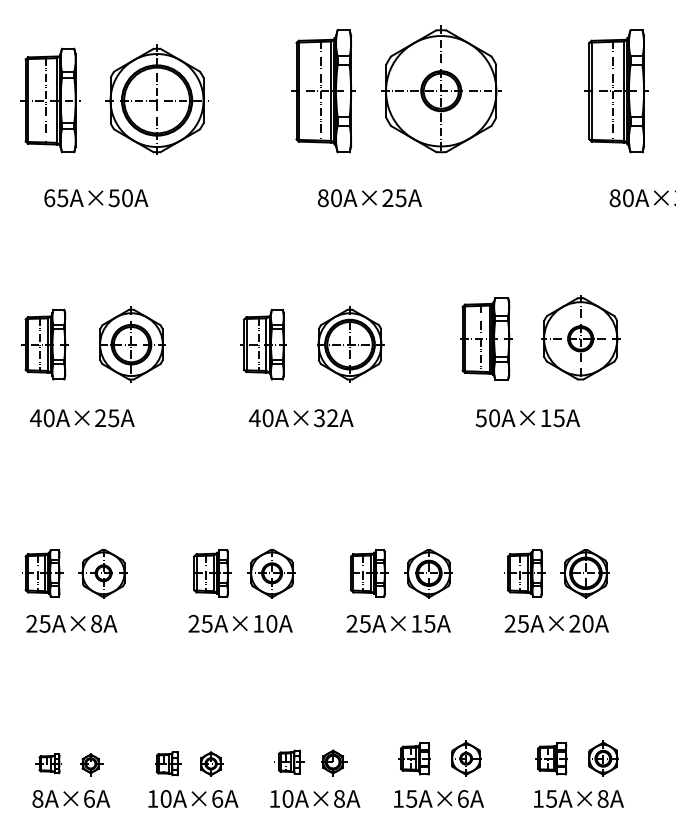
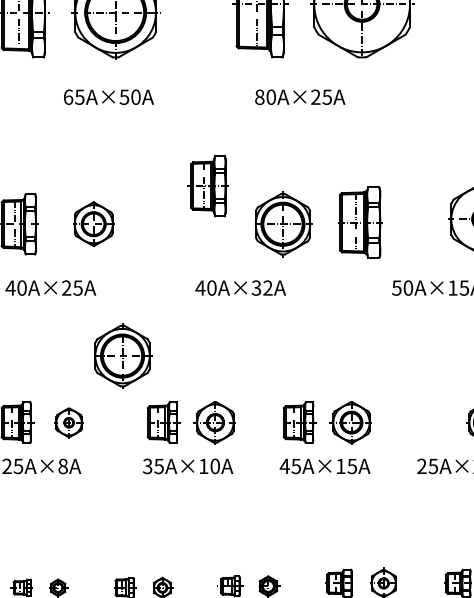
text: (96, 198) -> (109, 97), moved
part: (486, 338) -> (360, 222), moved
part: (132, 344) -> (94, 224), size x0.7
part: (263, 344) -> (207, 185), moved
part: (165, 496) -> (122, 355), added
part: (102, 573) -> (68, 422), size x0.7
part: (524, 573) -> (434, 422), removed
text: (193, 623) -> (147, 466), 25A×10A -> 35A×10A
text: (351, 623) -> (284, 466), 25A×15A -> 45A×15A

